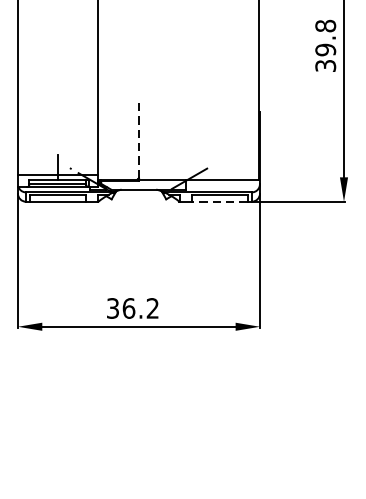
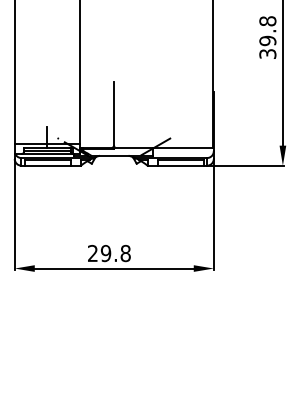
line: (139, 138) -> (114, 113), dashed -> solid
line: (219, 201) -> (180, 165), dashed -> solid
text: (133, 308) -> (109, 253), 36.2 -> 29.8

